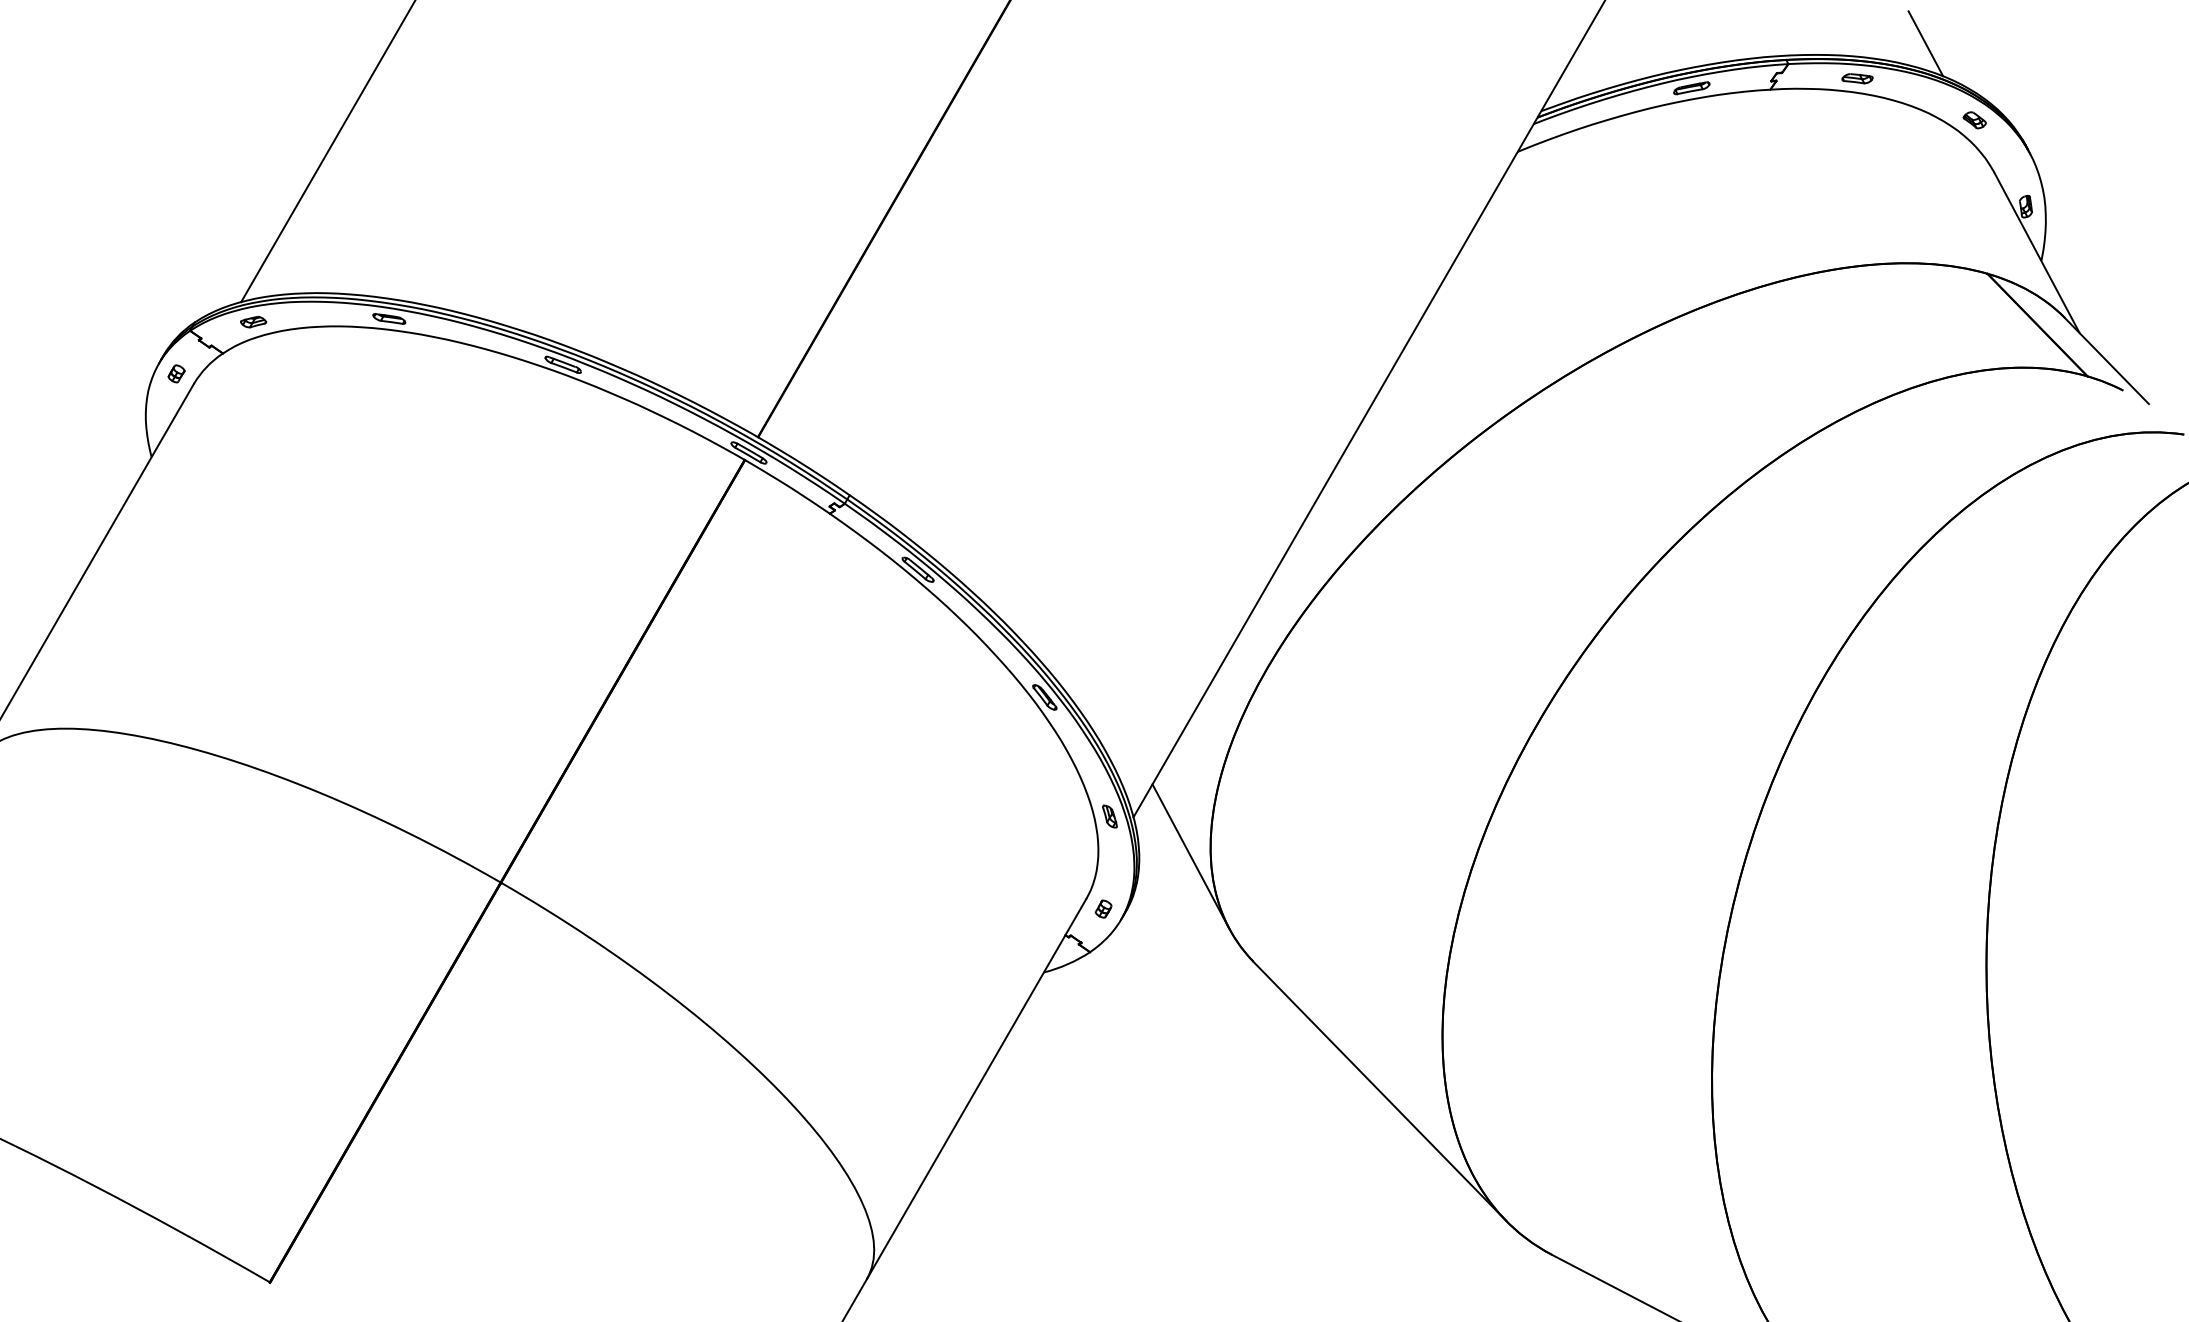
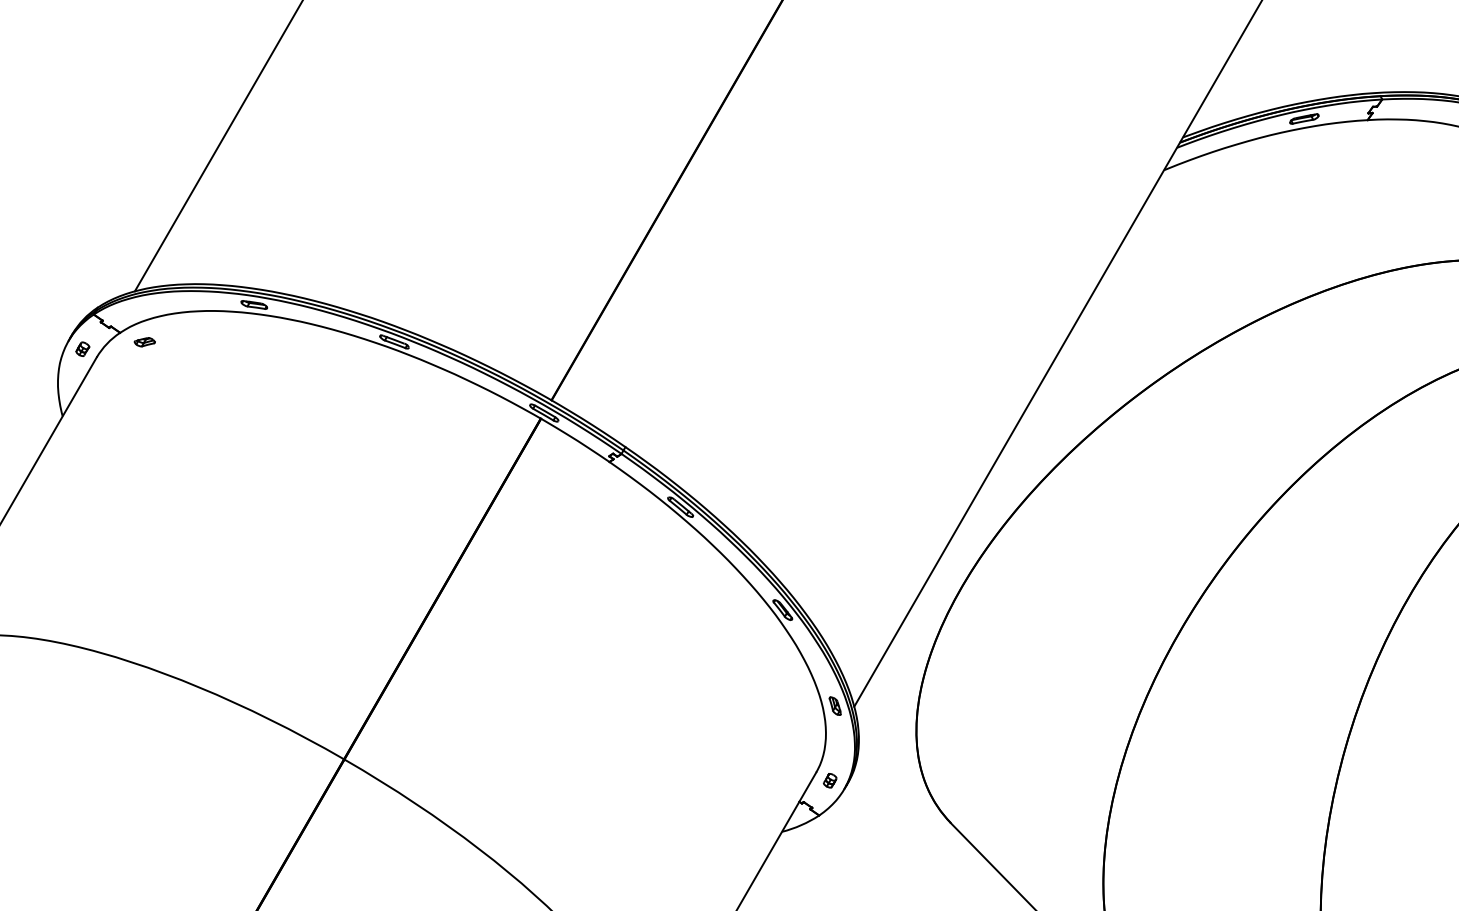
part: (1857, 78) -> (1437, 111), removed
part: (253, 322) -> (144, 342), moved
line: (1190, 856) -> (900, 738), removed

